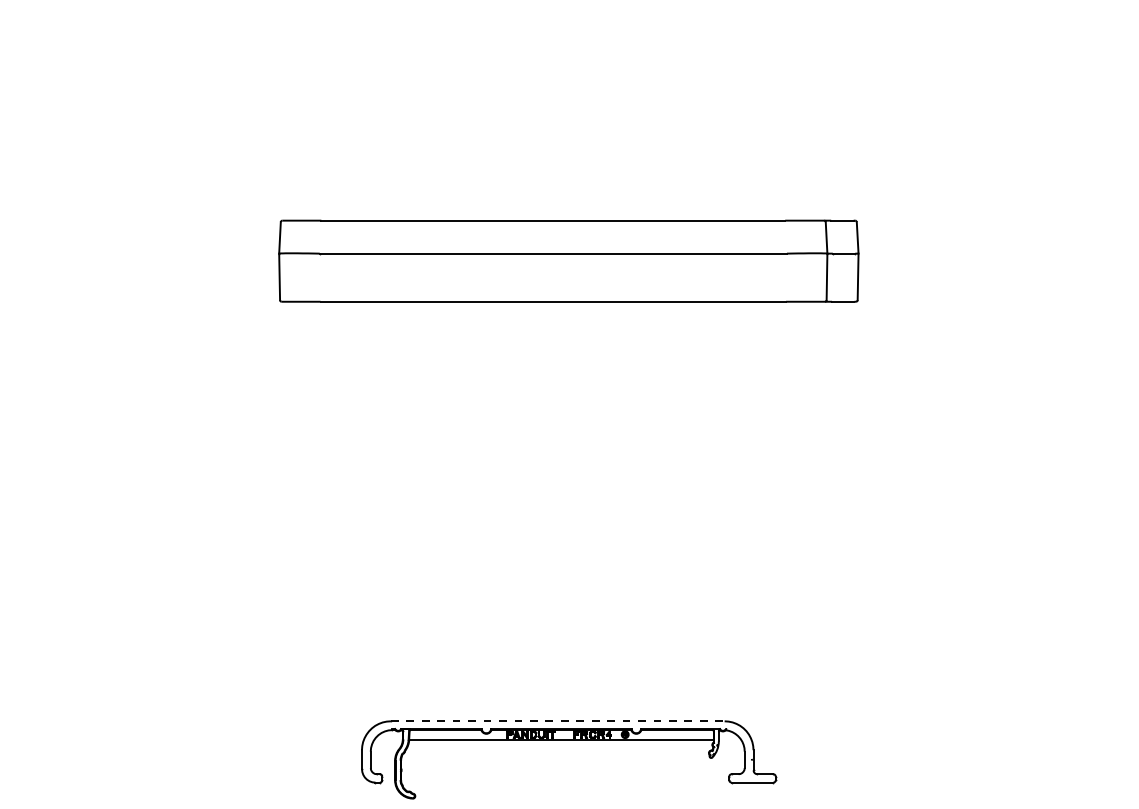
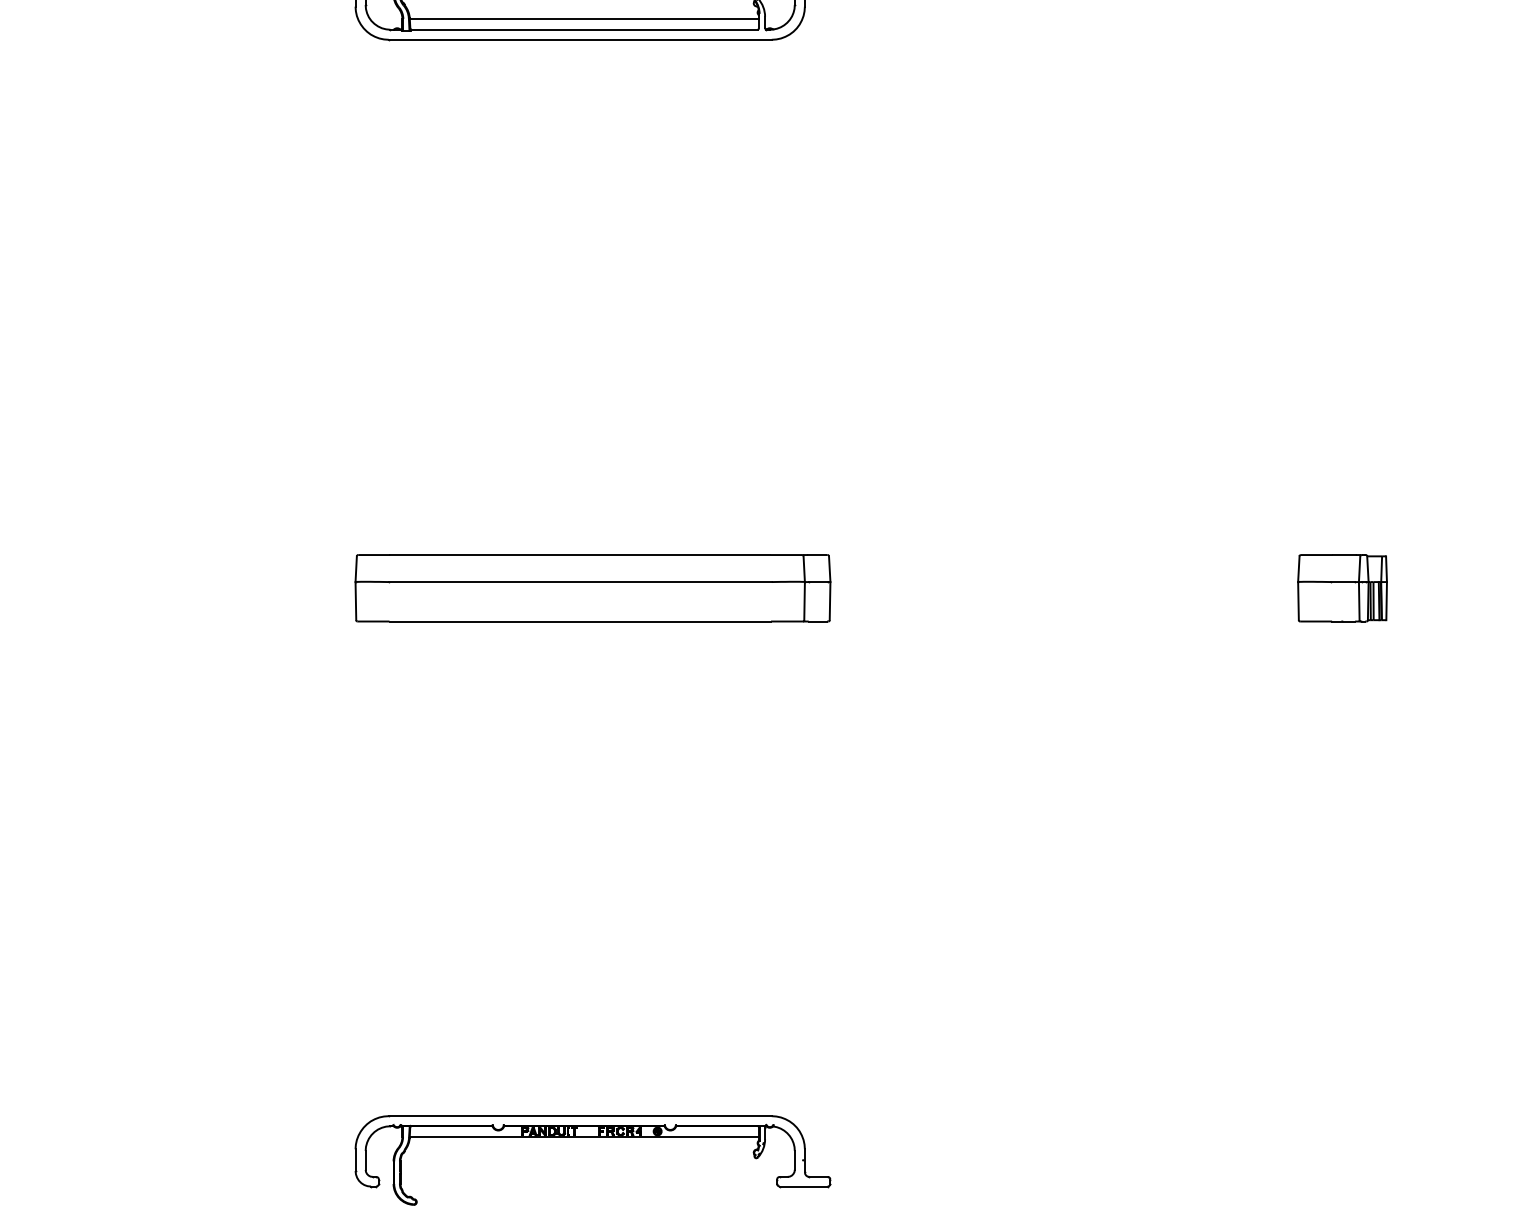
part: (568, 261) -> (592, 588), size x0.71
line: (557, 721) -> (580, 1116), dashed -> solid

